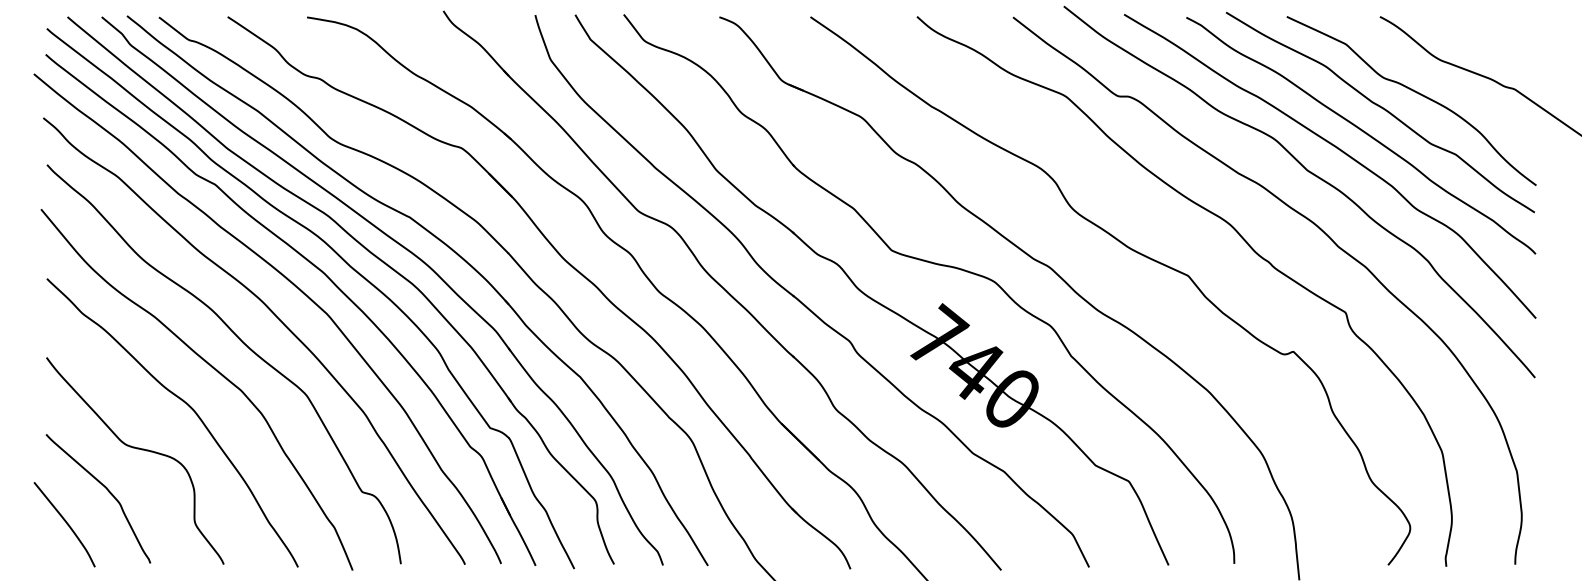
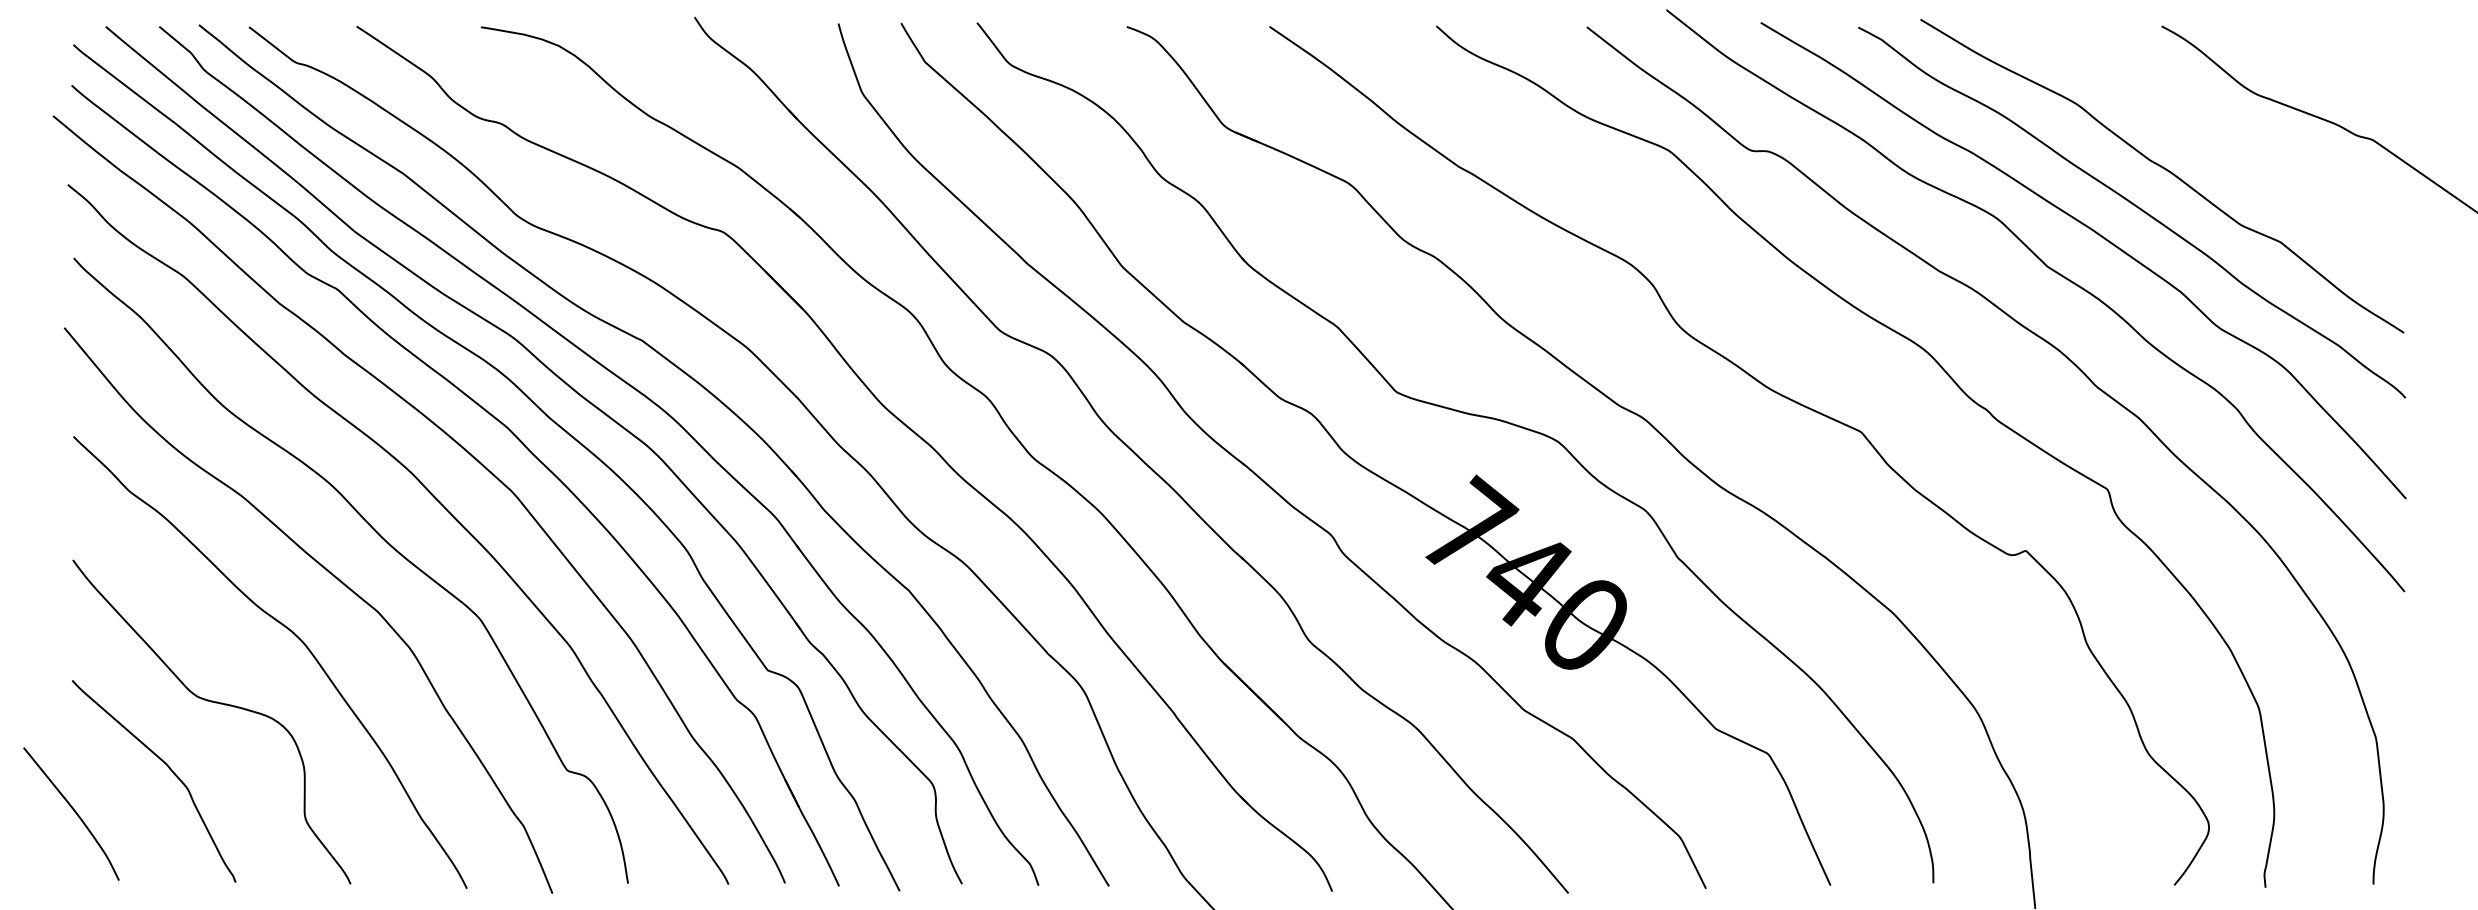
curve: (1414, 92) -> (2215, 144), removed
curve: (66, 524) -> (74, 813), moved

